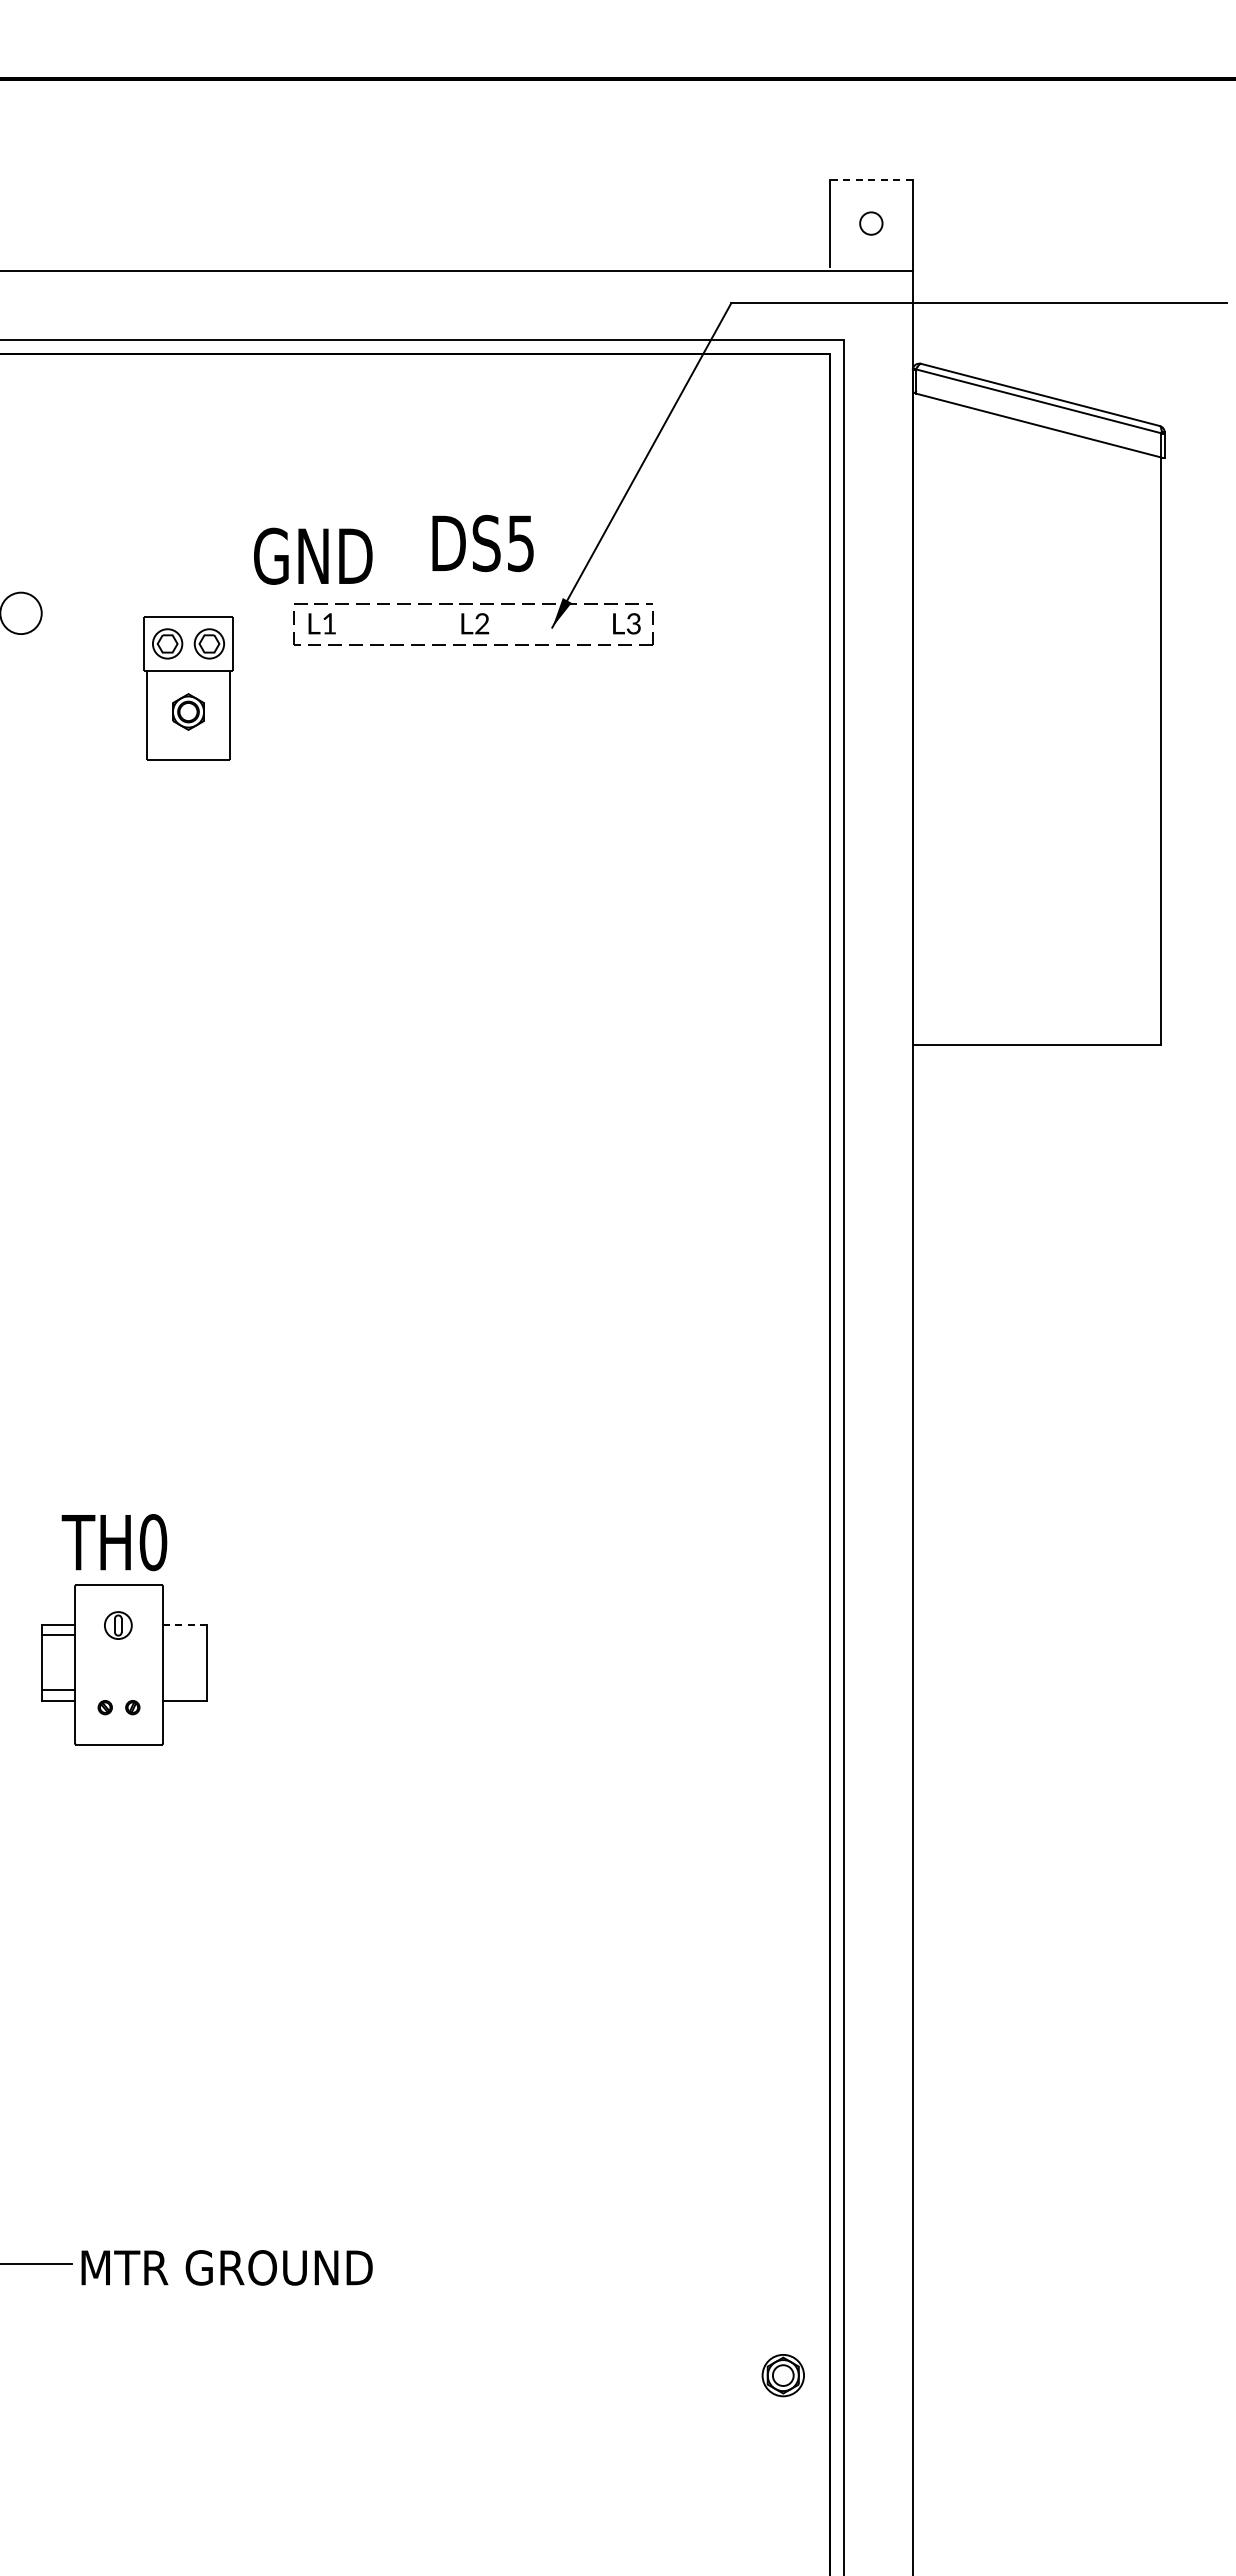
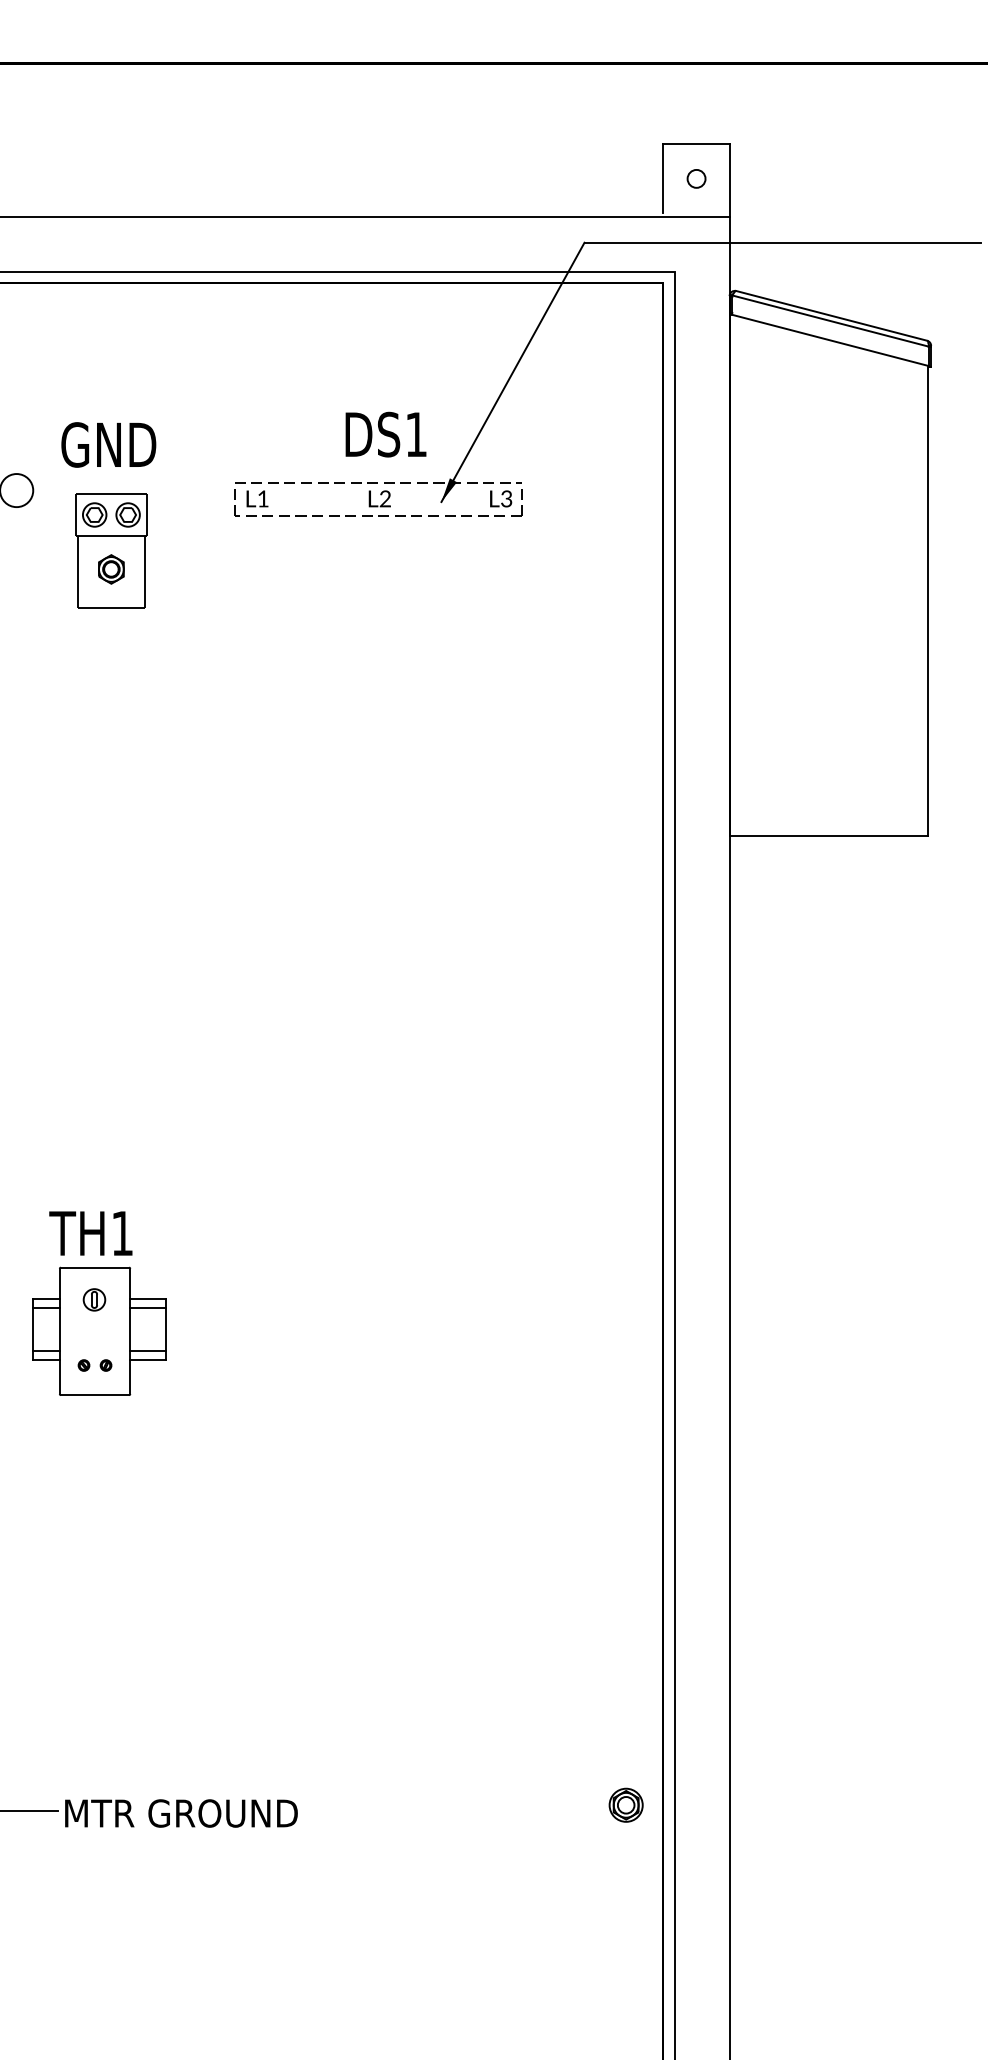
line: (870, 180) -> (695, 144), dashed -> solid
text: (520, 543) -> (416, 434), DS5 -> DS1
text: (313, 555) -> (108, 444), moved
part: (188, 688) -> (111, 550), moved
text: (153, 1542) -> (122, 1233), TH0 -> TH1
line: (184, 1624) -> (147, 1299), dashed -> solid
line: (185, 1635) -> (148, 1307), added
line: (185, 1689) -> (148, 1351), added
part: (782, 2375) -> (625, 1805), moved

